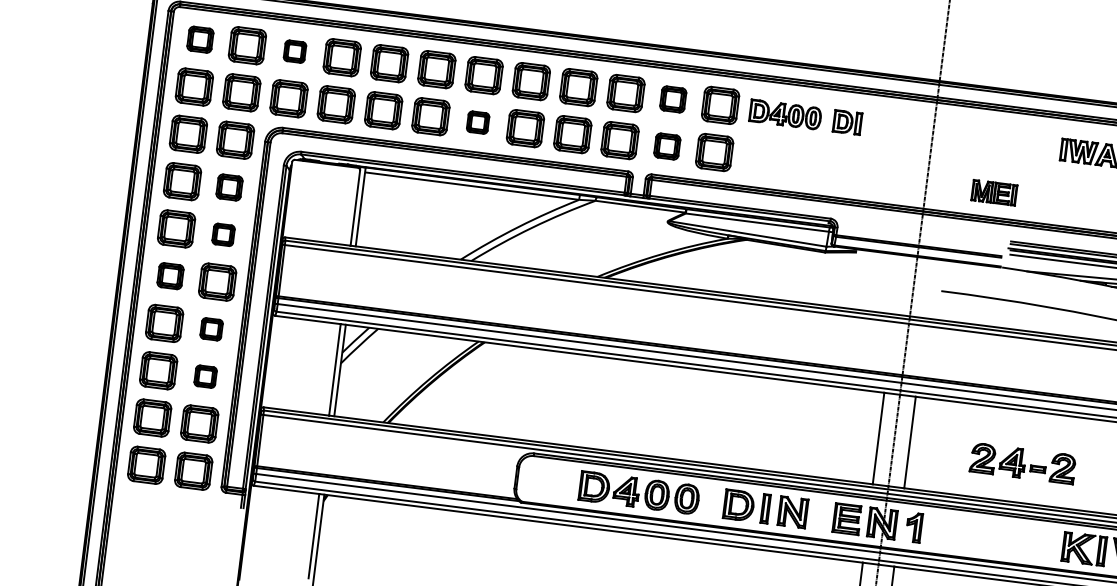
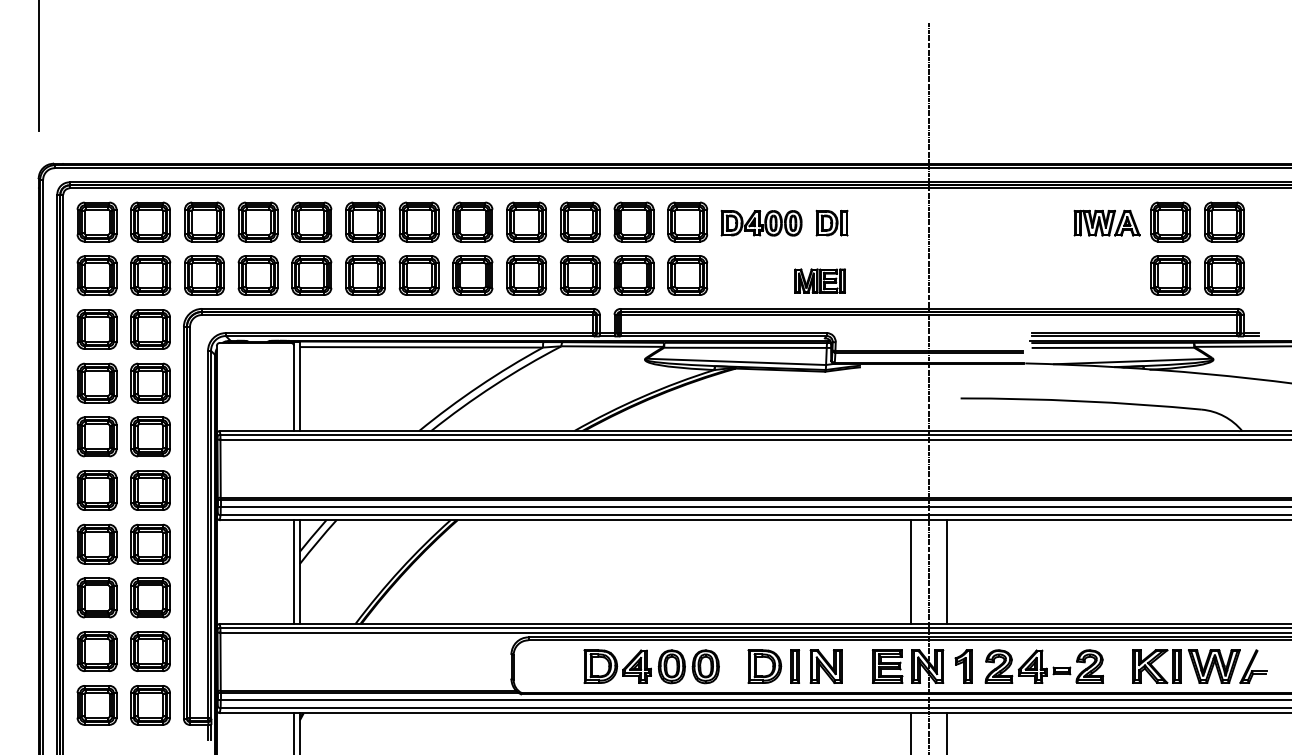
part: (199, 39) -> (96, 221), size x1.43
part: (295, 51) -> (204, 221), size x1.67
part: (672, 98) -> (633, 221), size x1.43
part: (477, 122) -> (418, 275), size x1.67
part: (666, 146) -> (633, 275), size x1.43
part: (229, 186) -> (150, 382), size x1.43
part: (993, 192) -> (819, 280), moved
part: (223, 234) -> (150, 436), size x1.67
part: (170, 276) -> (96, 490), size x1.43
part: (211, 328) -> (150, 543), size x1.67
part: (205, 376) -> (150, 597), size x1.67
part: (1022, 463) -> (1043, 666), moved

